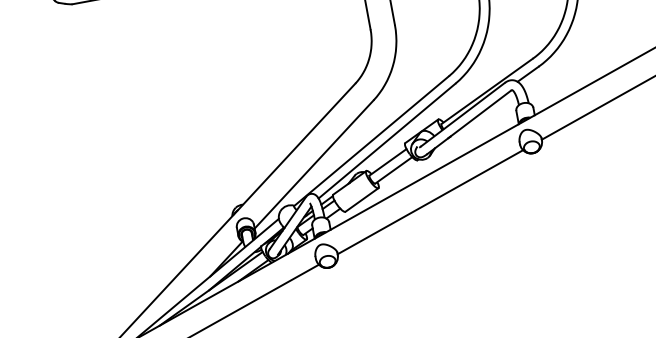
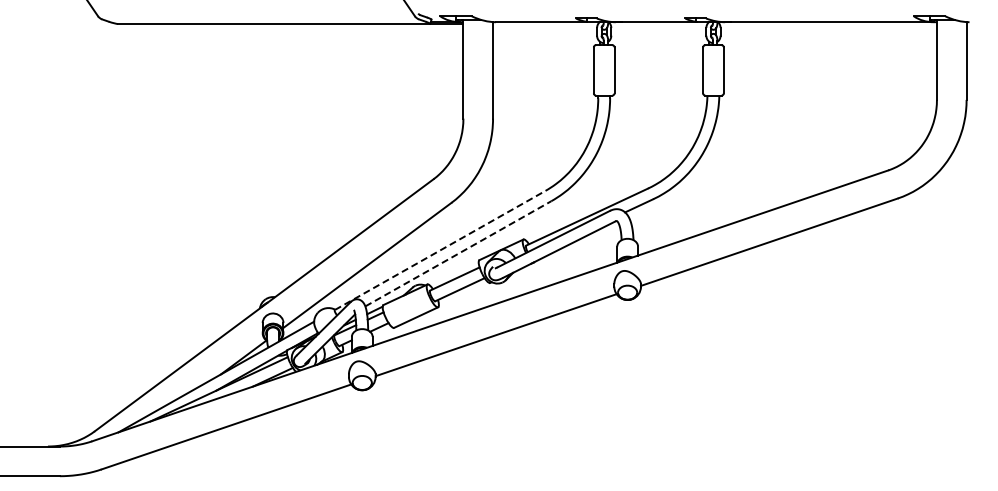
line: (387, 140) -> (458, 253), solid -> dashed
line: (371, 141) -> (440, 250), solid -> dashed

